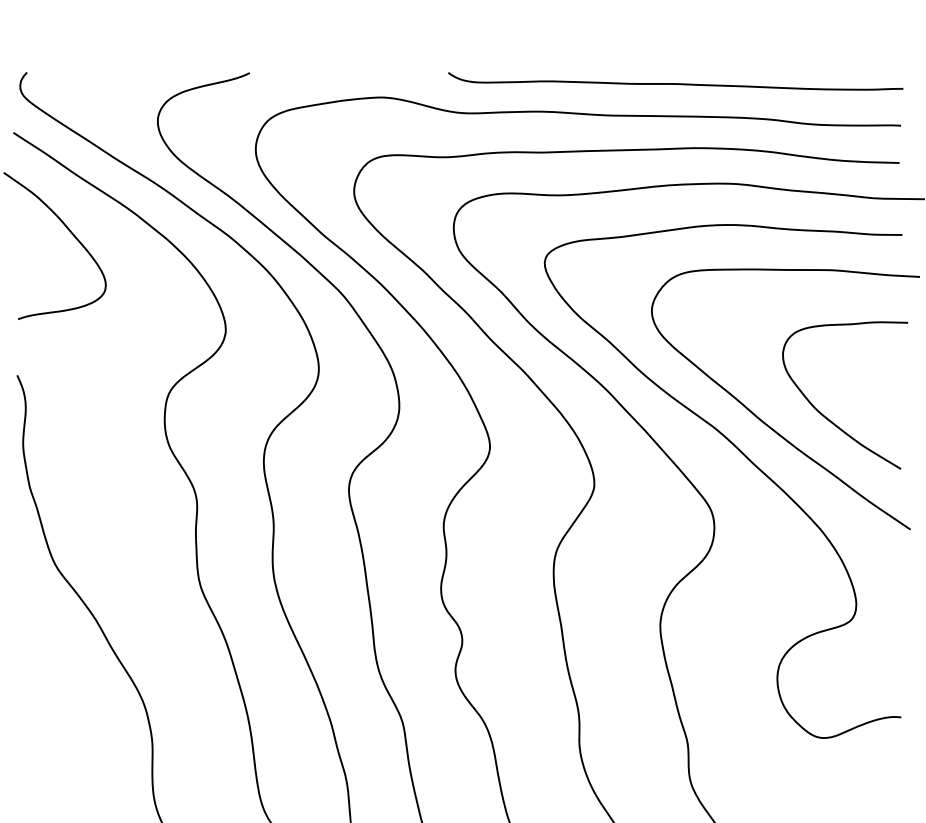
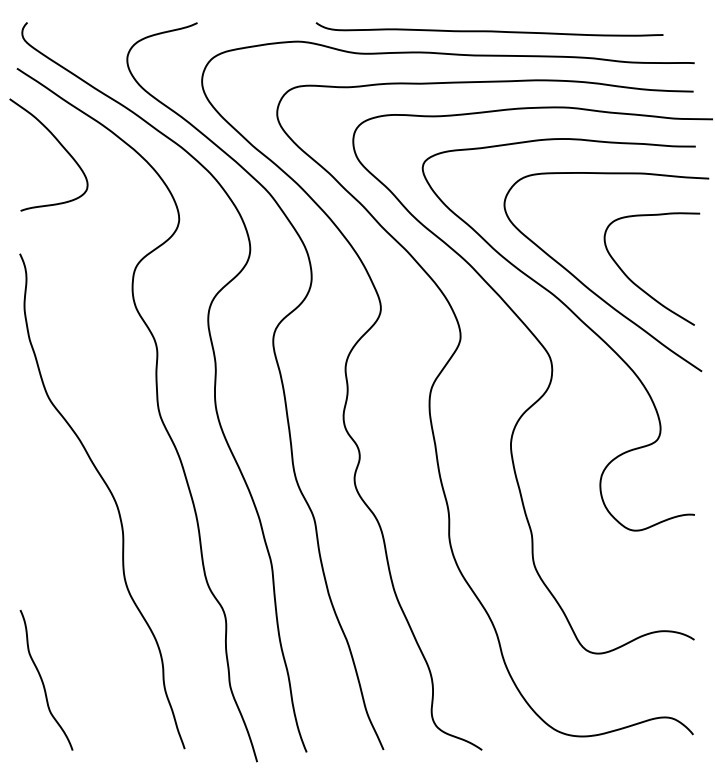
curve: (675, 82) -> (489, 30), moved

